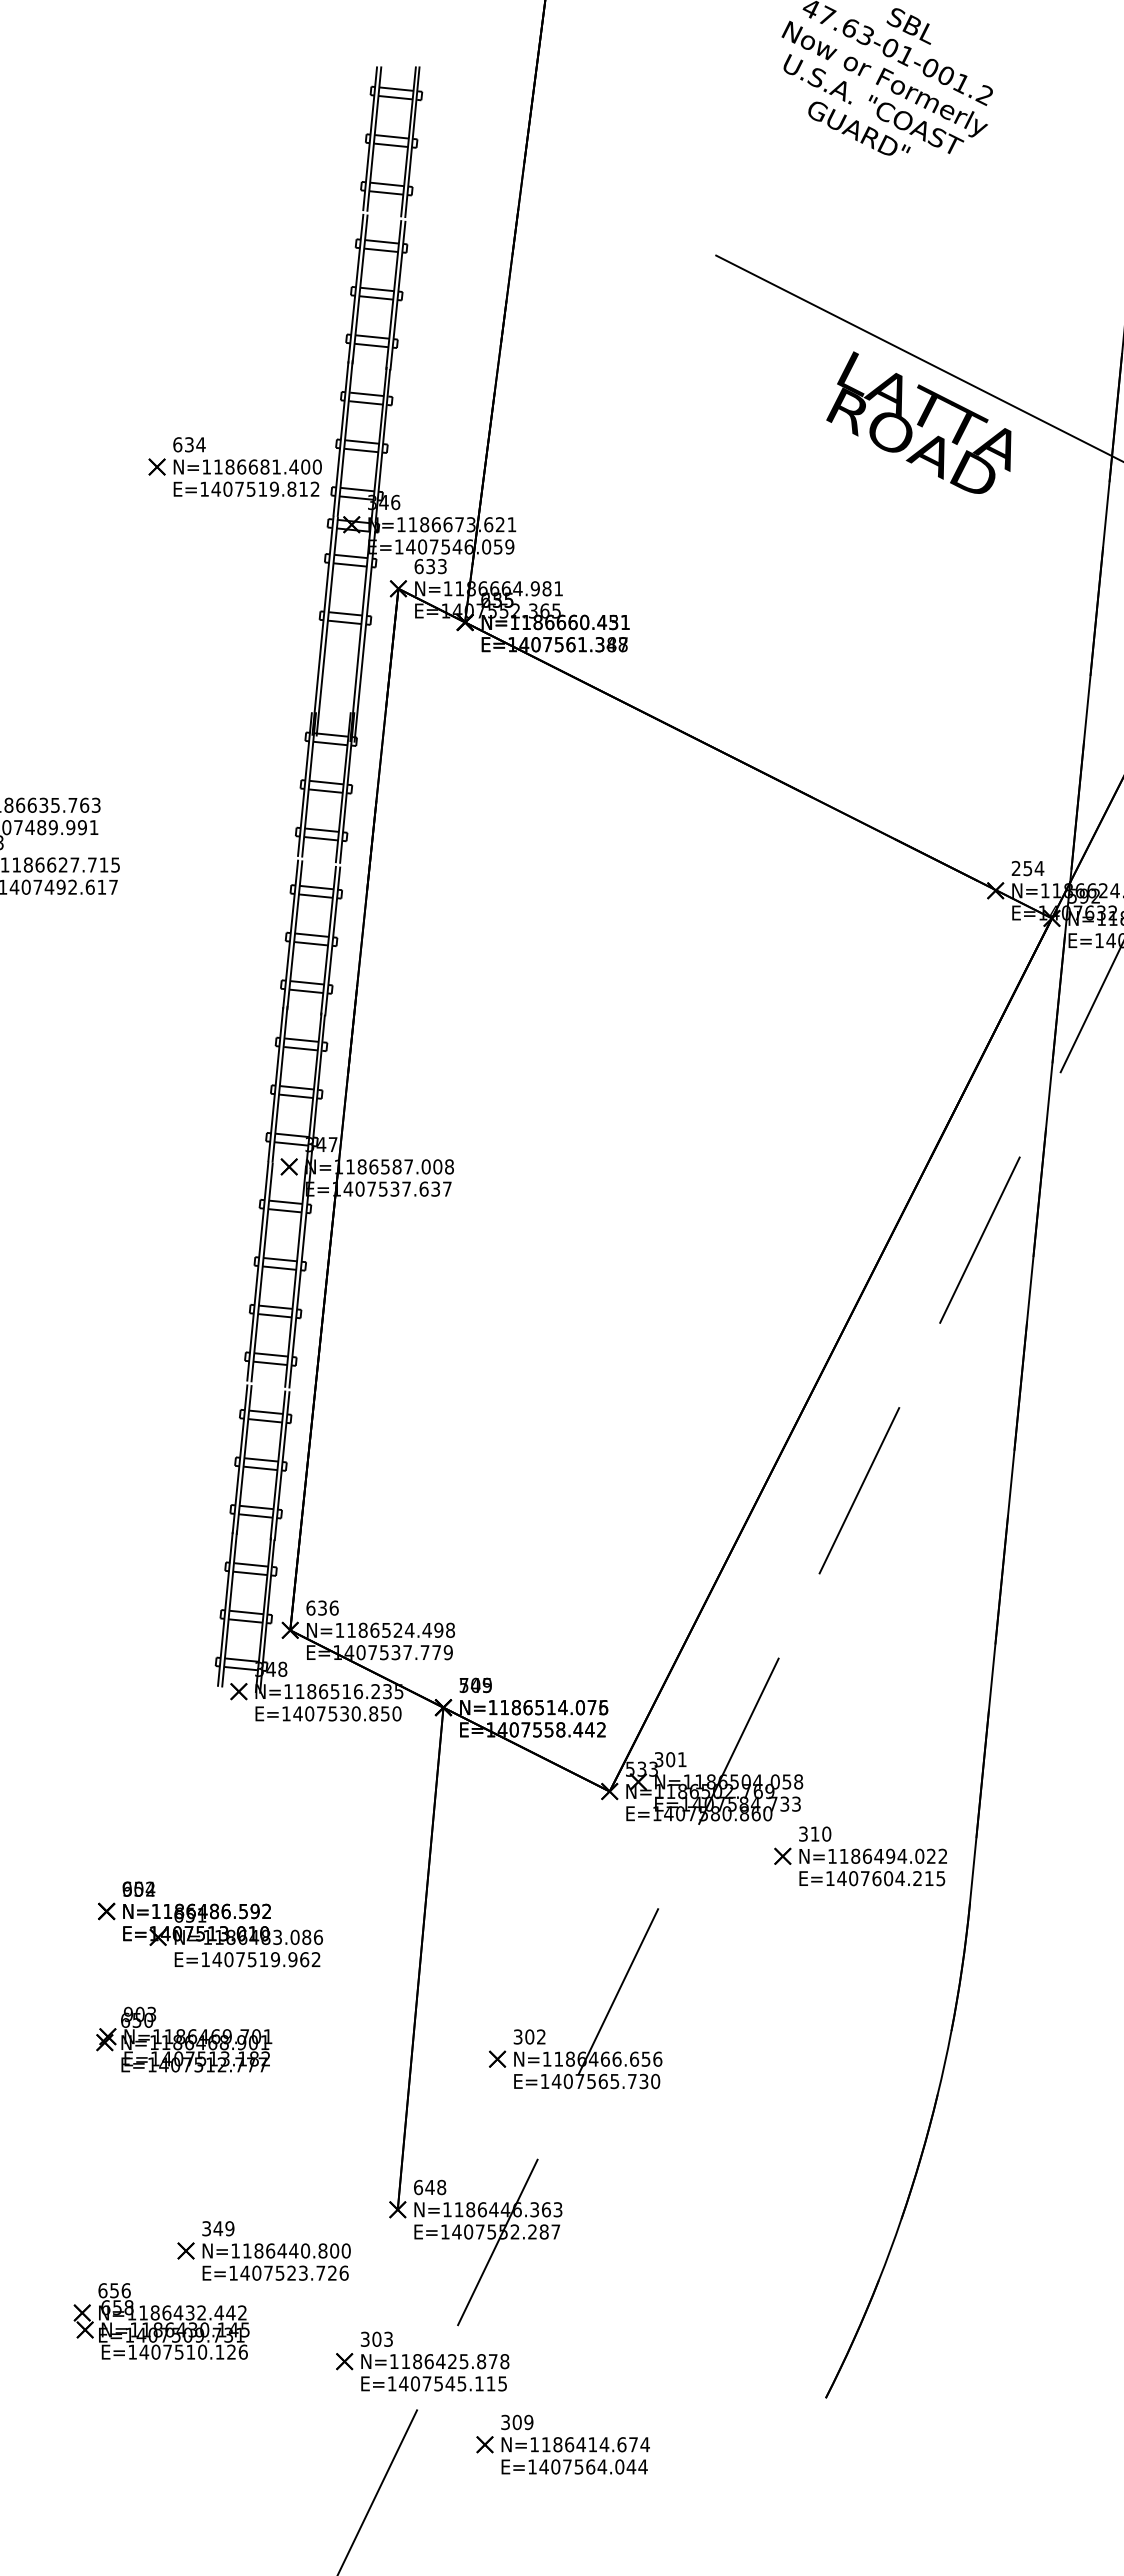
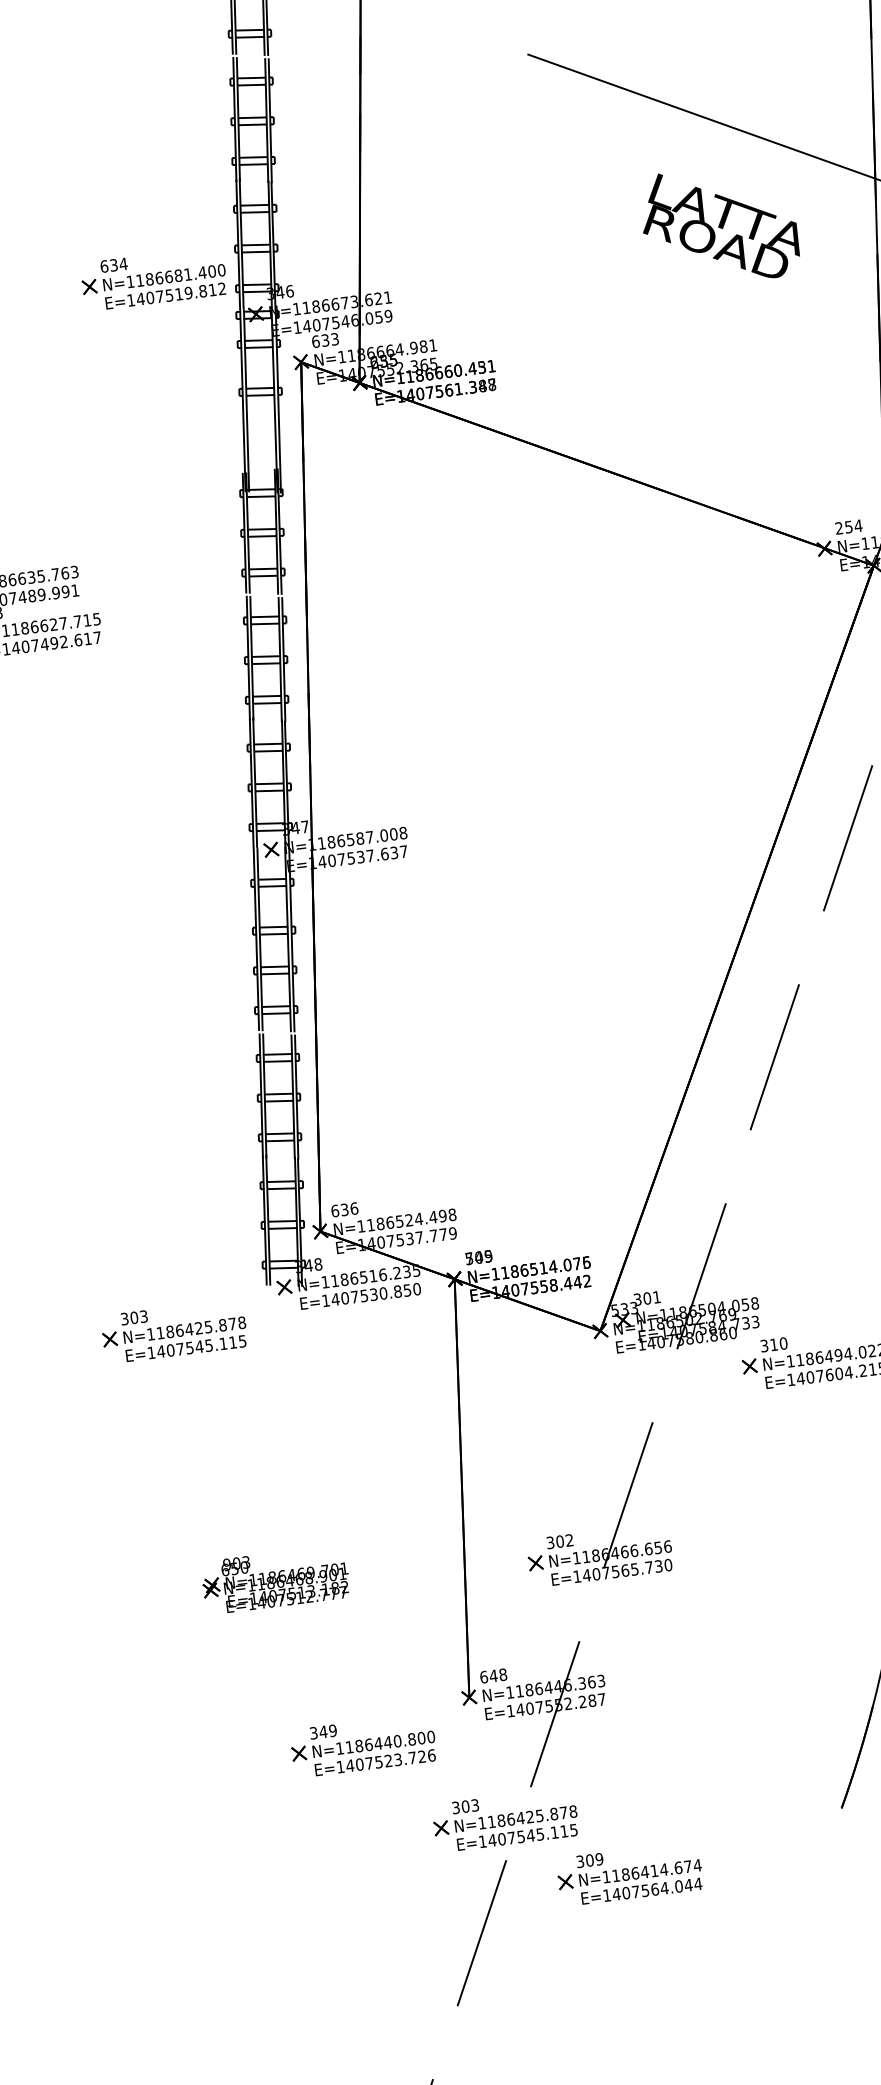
text: (918, 422) -> (719, 225), moved
part: (100, 1727) -> (174, 1331), added
part: (210, 1924) -> (285, 1482), removed
part: (161, 2321) -> (286, 1814), removed

